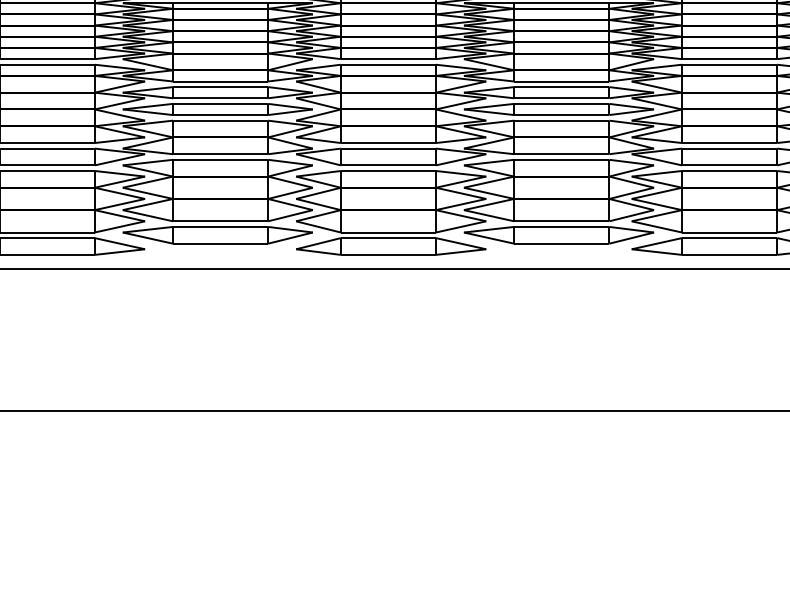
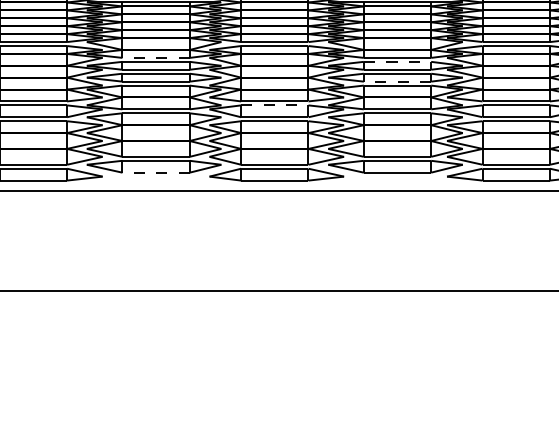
line: (220, 81) -> (156, 57), solid -> dashed
line: (561, 87) -> (397, 62), solid -> dashed
line: (561, 115) -> (397, 81), solid -> dashed
line: (388, 148) -> (274, 105), solid -> dashed
line: (220, 243) -> (156, 172), solid -> dashed

